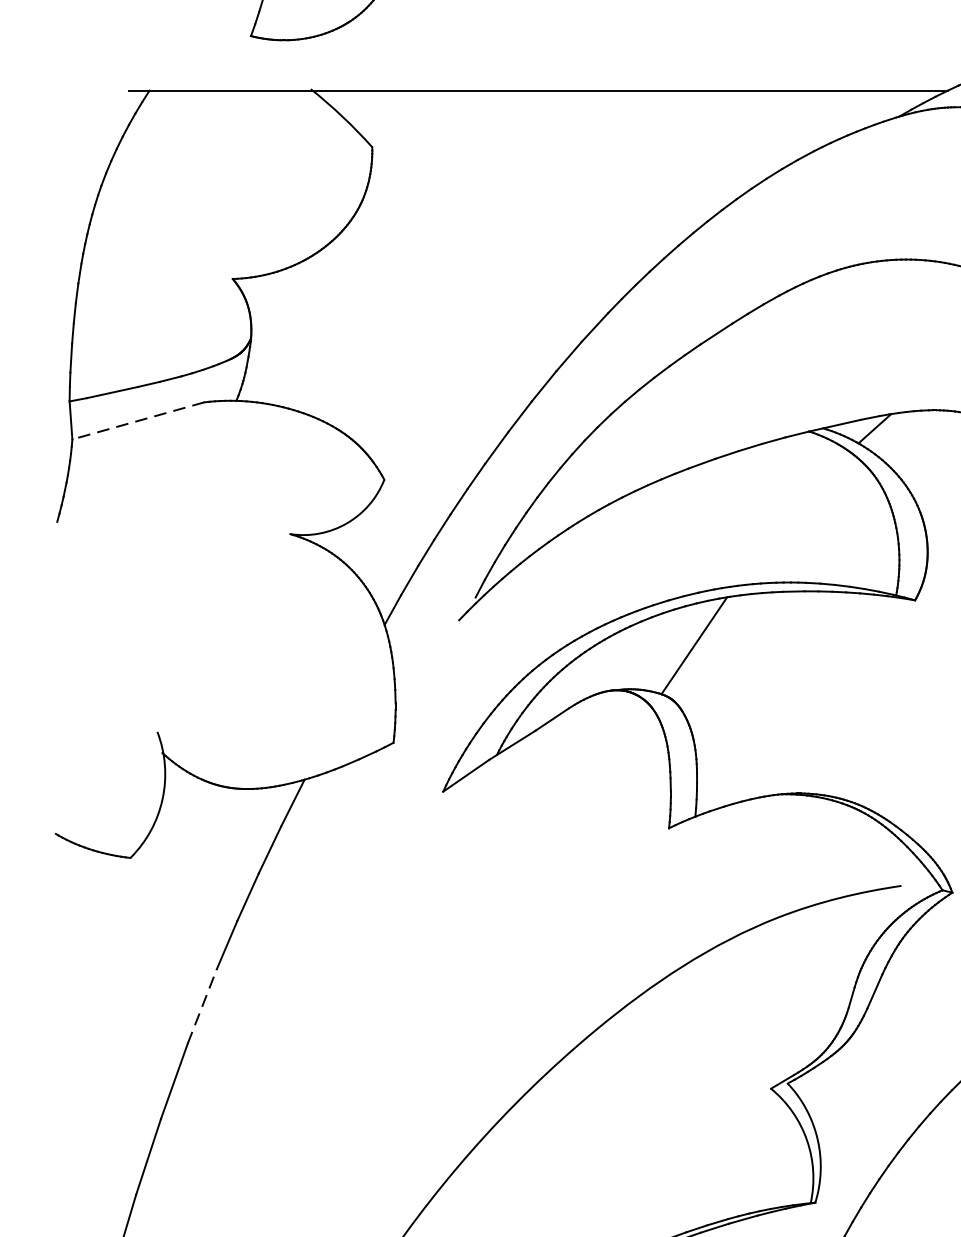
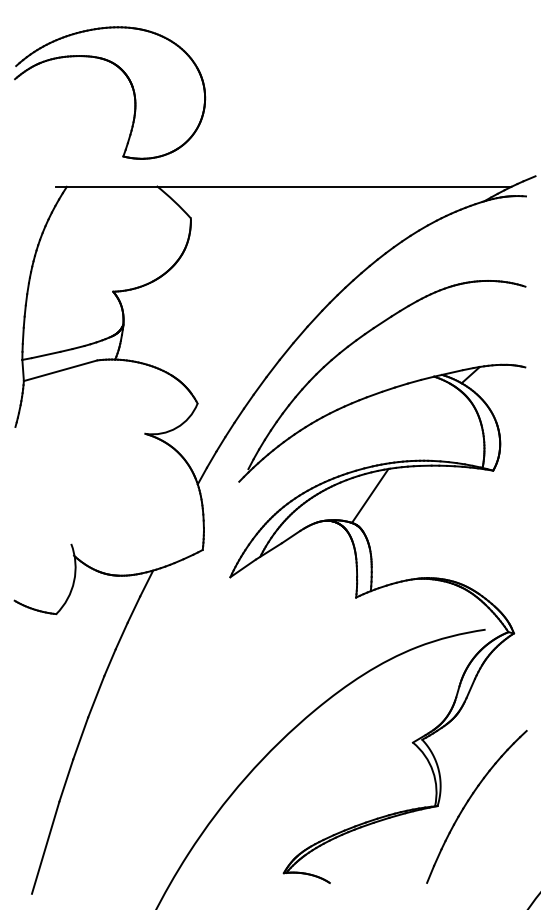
line: (138, 420) -> (60, 370), dashed -> solid
line: (202, 1005) -> (96, 696), dashed -> solid

